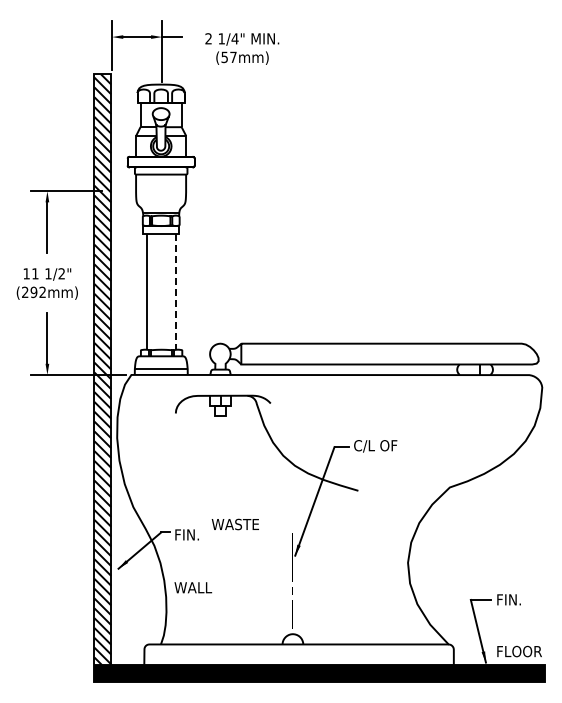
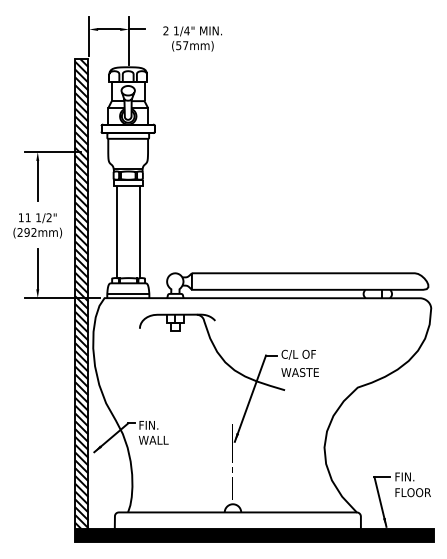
line: (175, 292) -> (139, 232), dashed -> solid
text: (234, 524) -> (299, 372), moved
text: (193, 587) -> (153, 440), moved
text: (519, 651) -> (413, 492), moved

